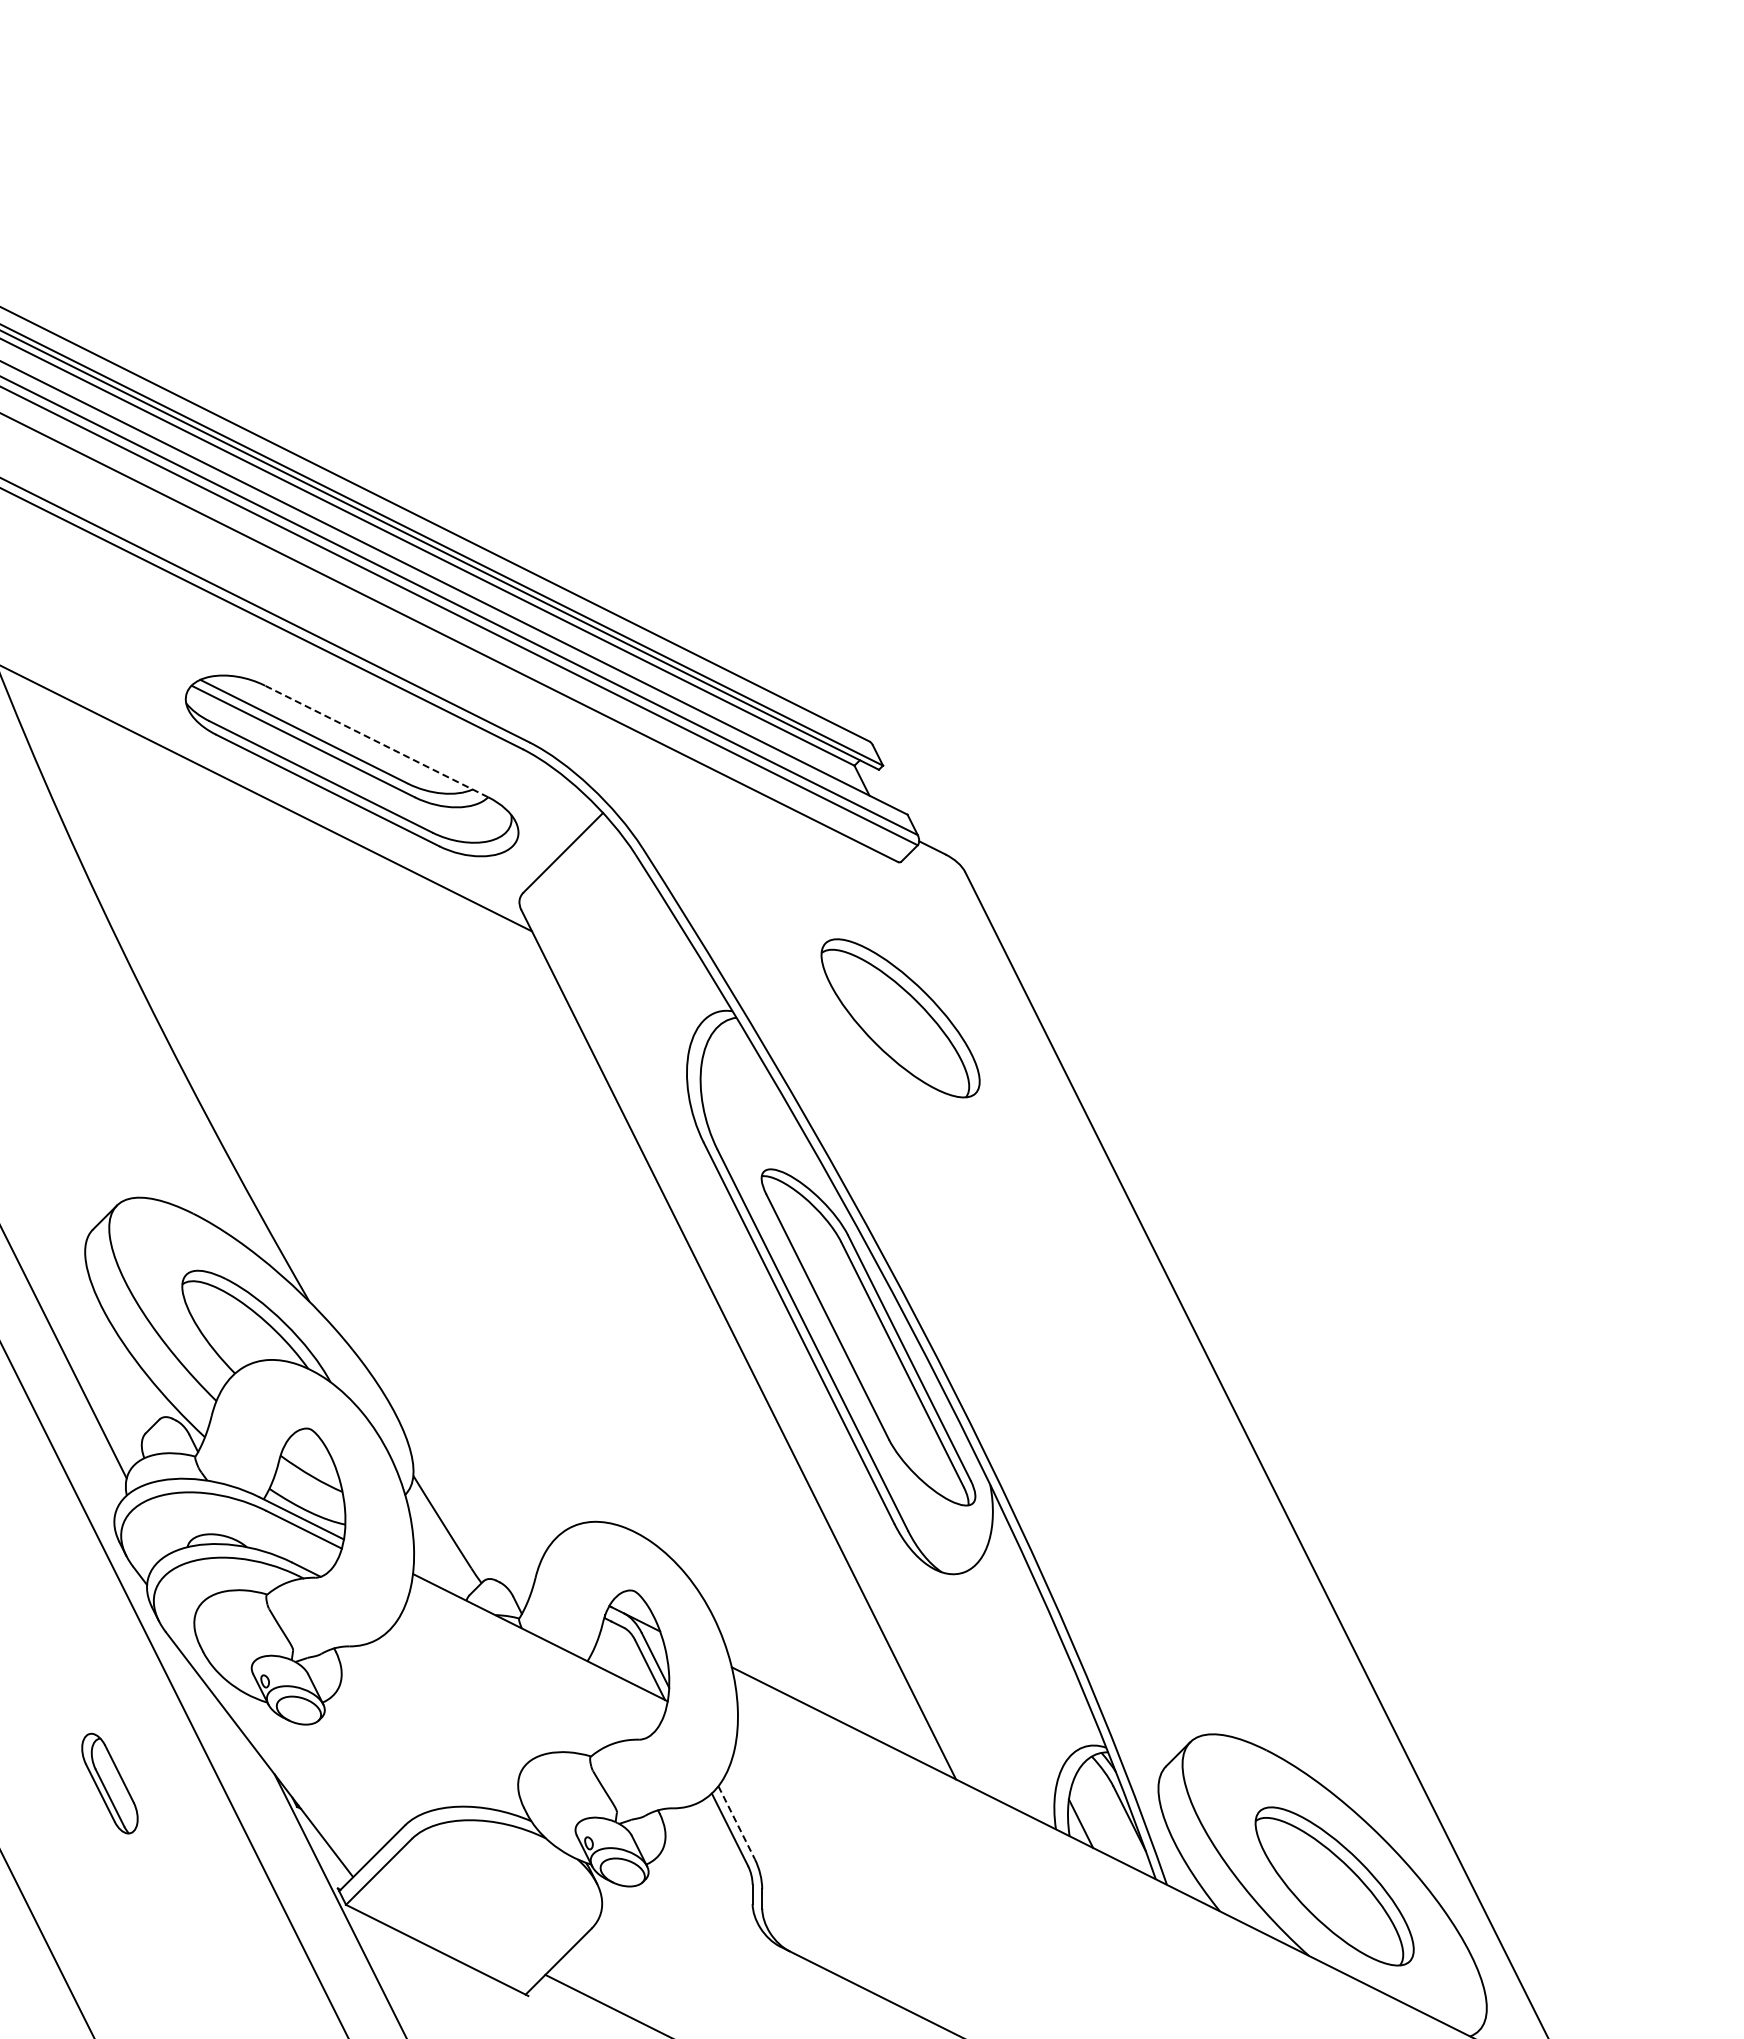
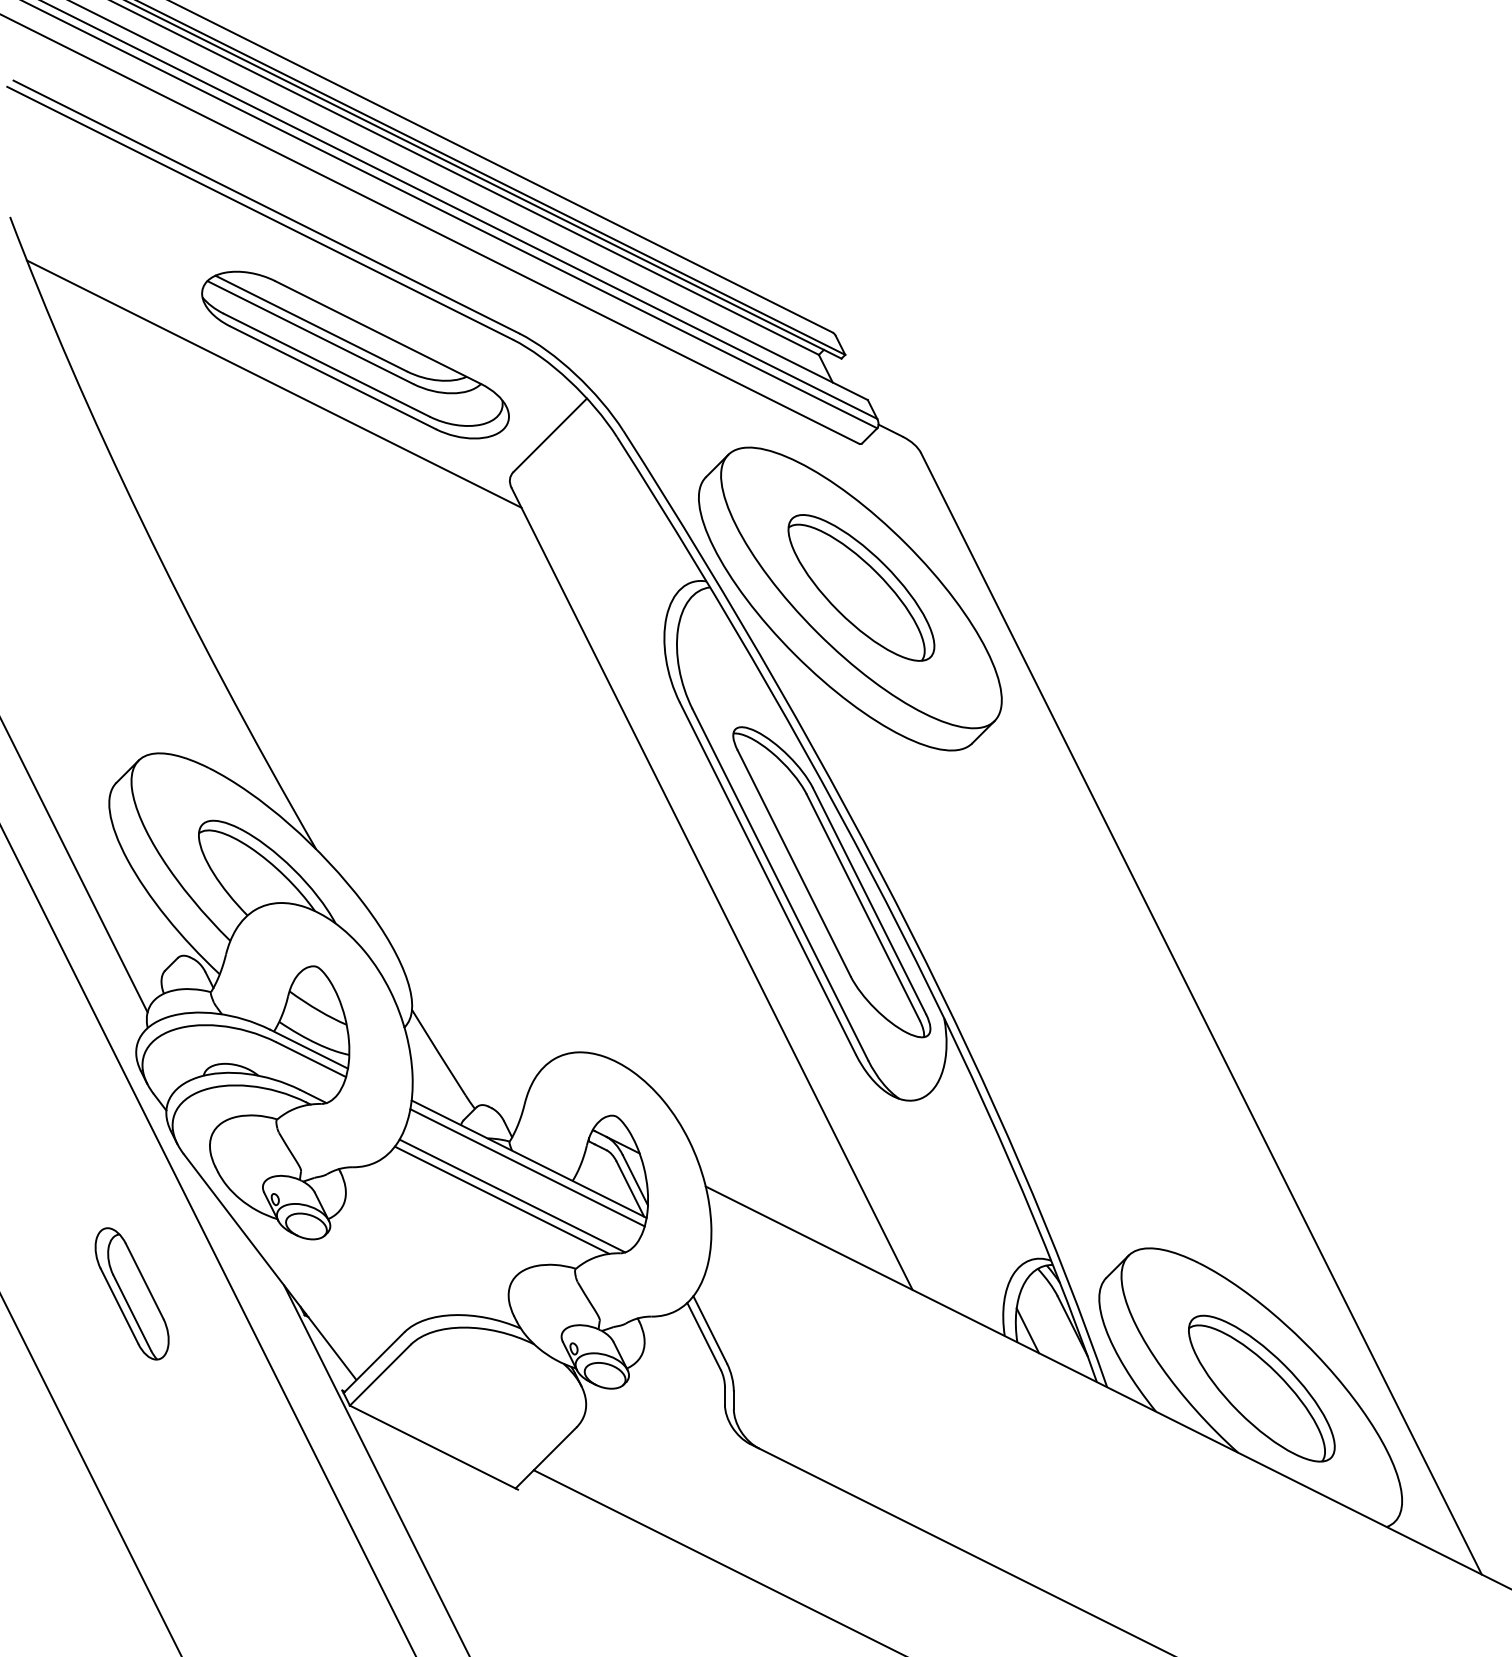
line: (376, 741) -> (378, 332), dashed -> solid
part: (888, 1030) -> (850, 599), added
line: (538, 1646) -> (527, 1167), added
line: (521, 1677) -> (511, 1195), added
line: (510, 1682) -> (501, 1200), added
part: (109, 1783) -> (131, 1293), size x1.43
line: (736, 1822) -> (710, 1329), dashed -> solid

